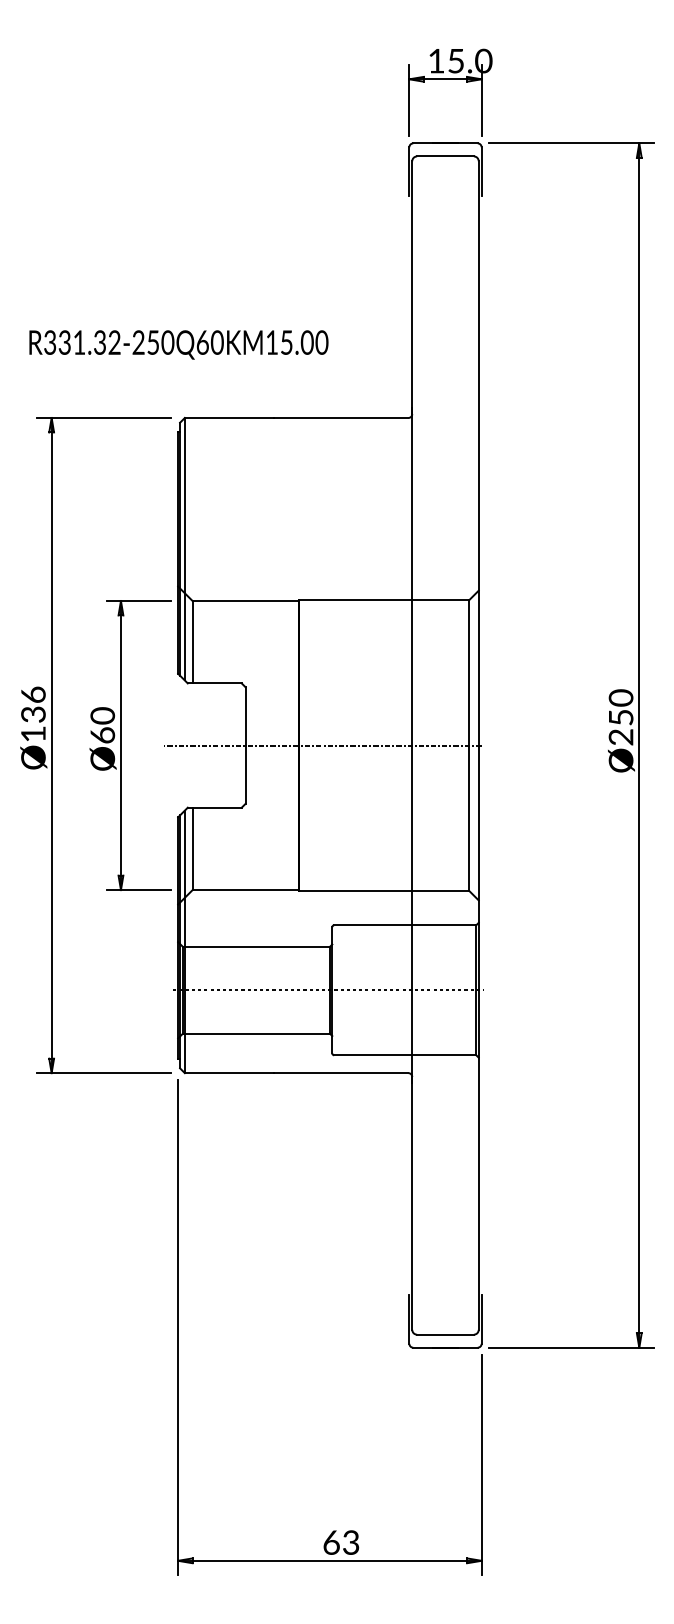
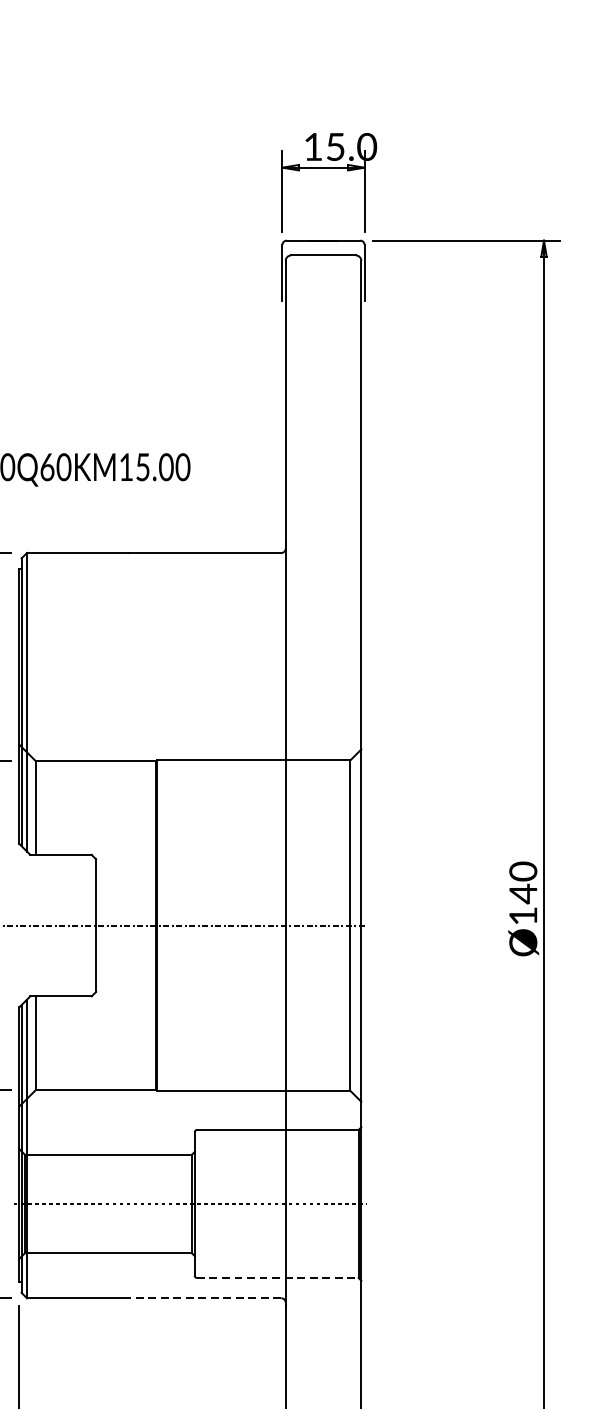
text: (620, 726) -> (522, 903), Ø250 -> Ø140
line: (405, 1055) -> (278, 1278), solid -> dashed
line: (341, 1073) -> (205, 1298), solid -> dashed

